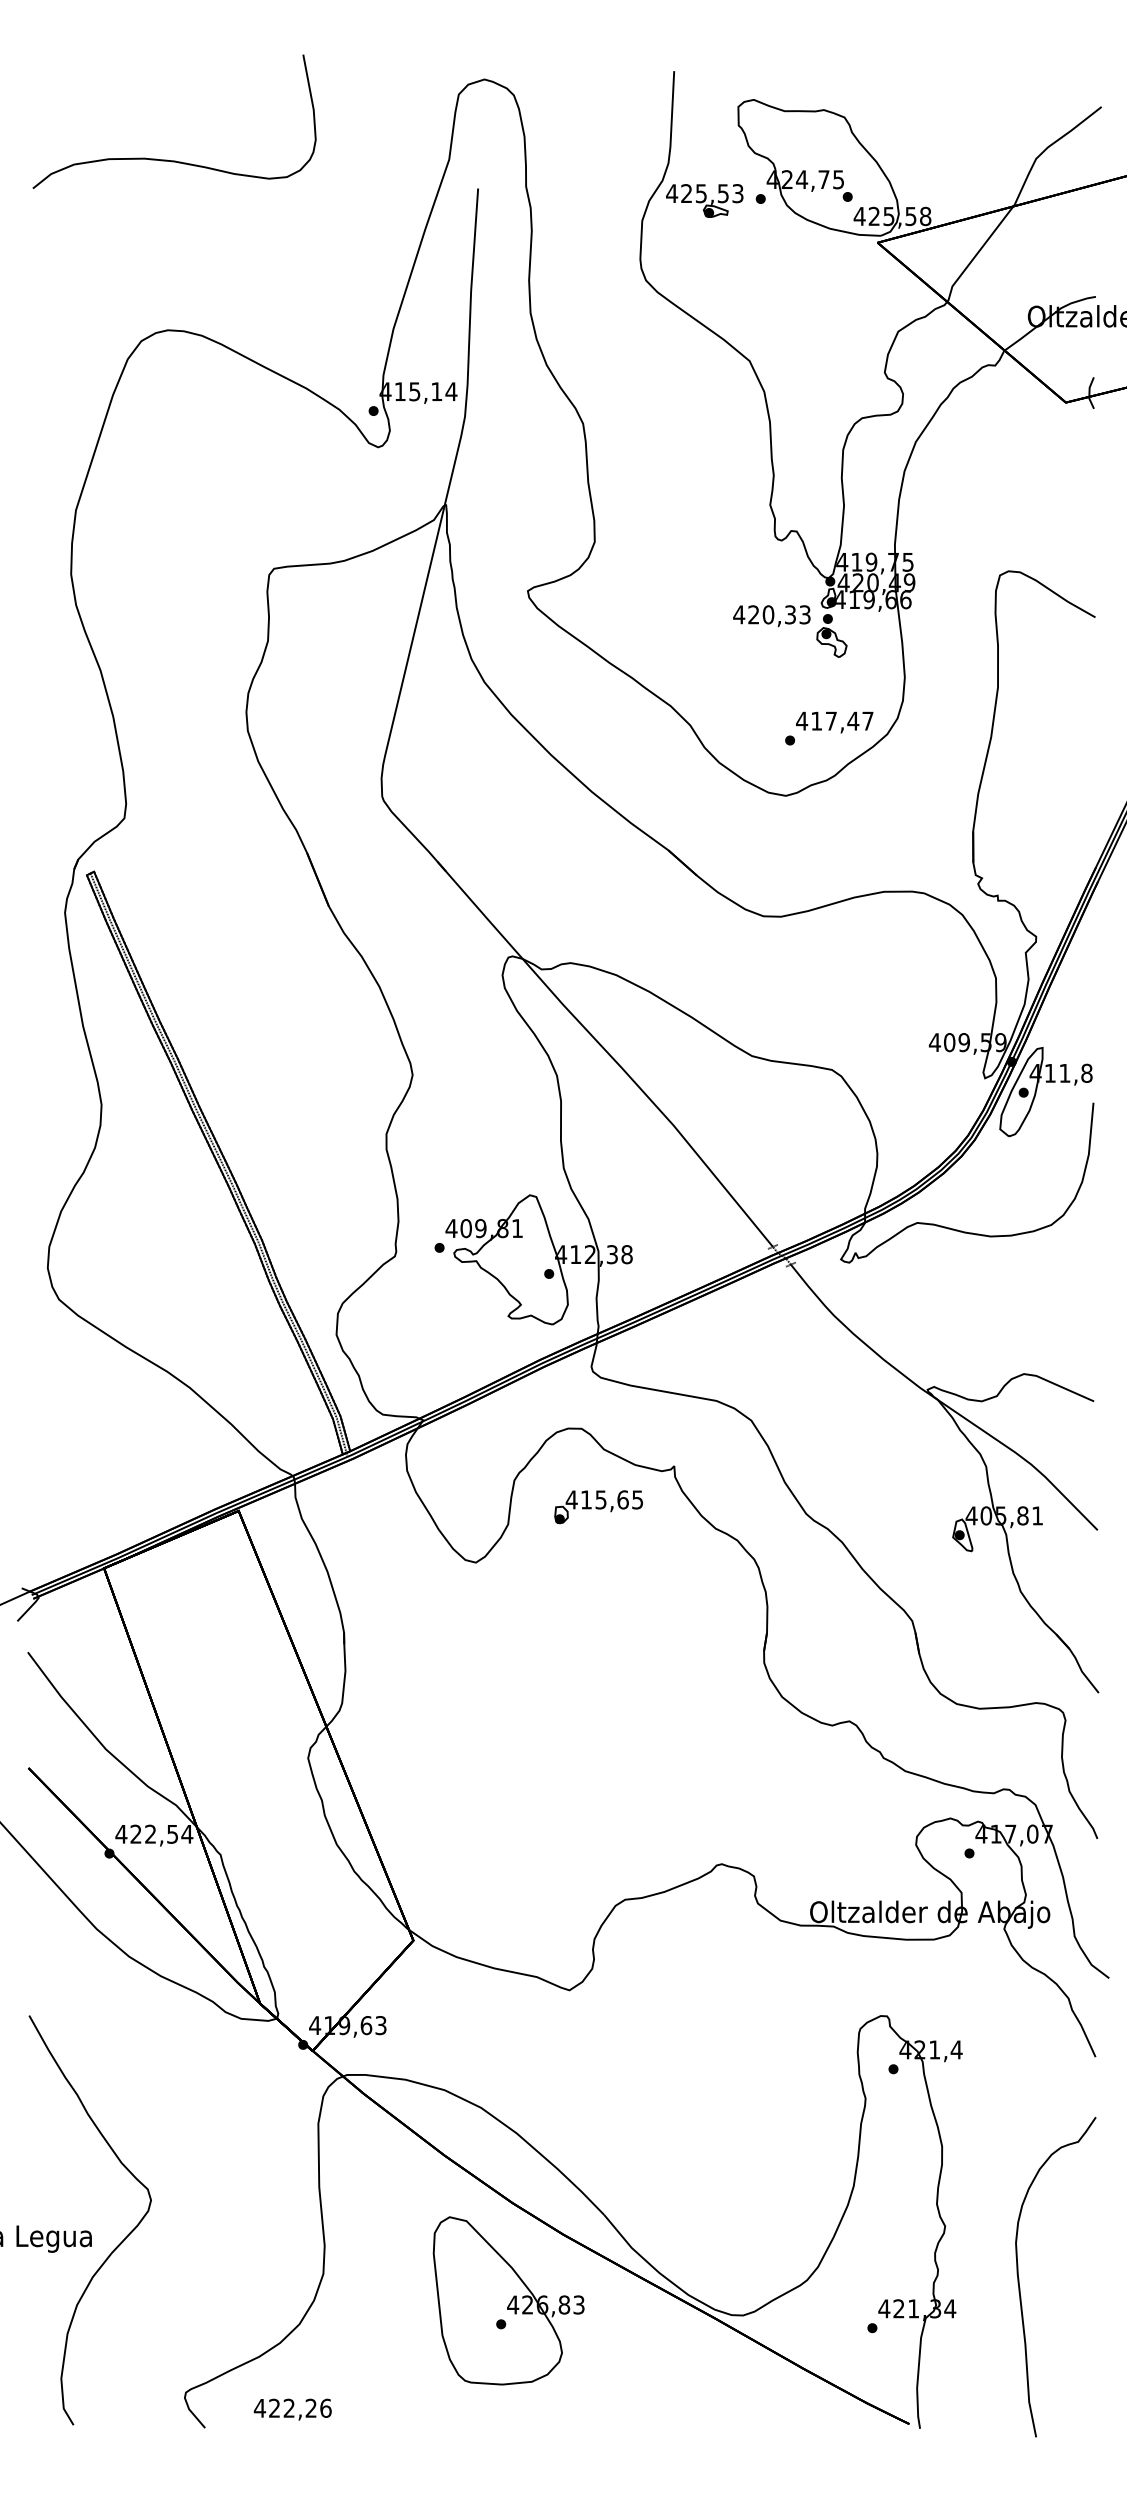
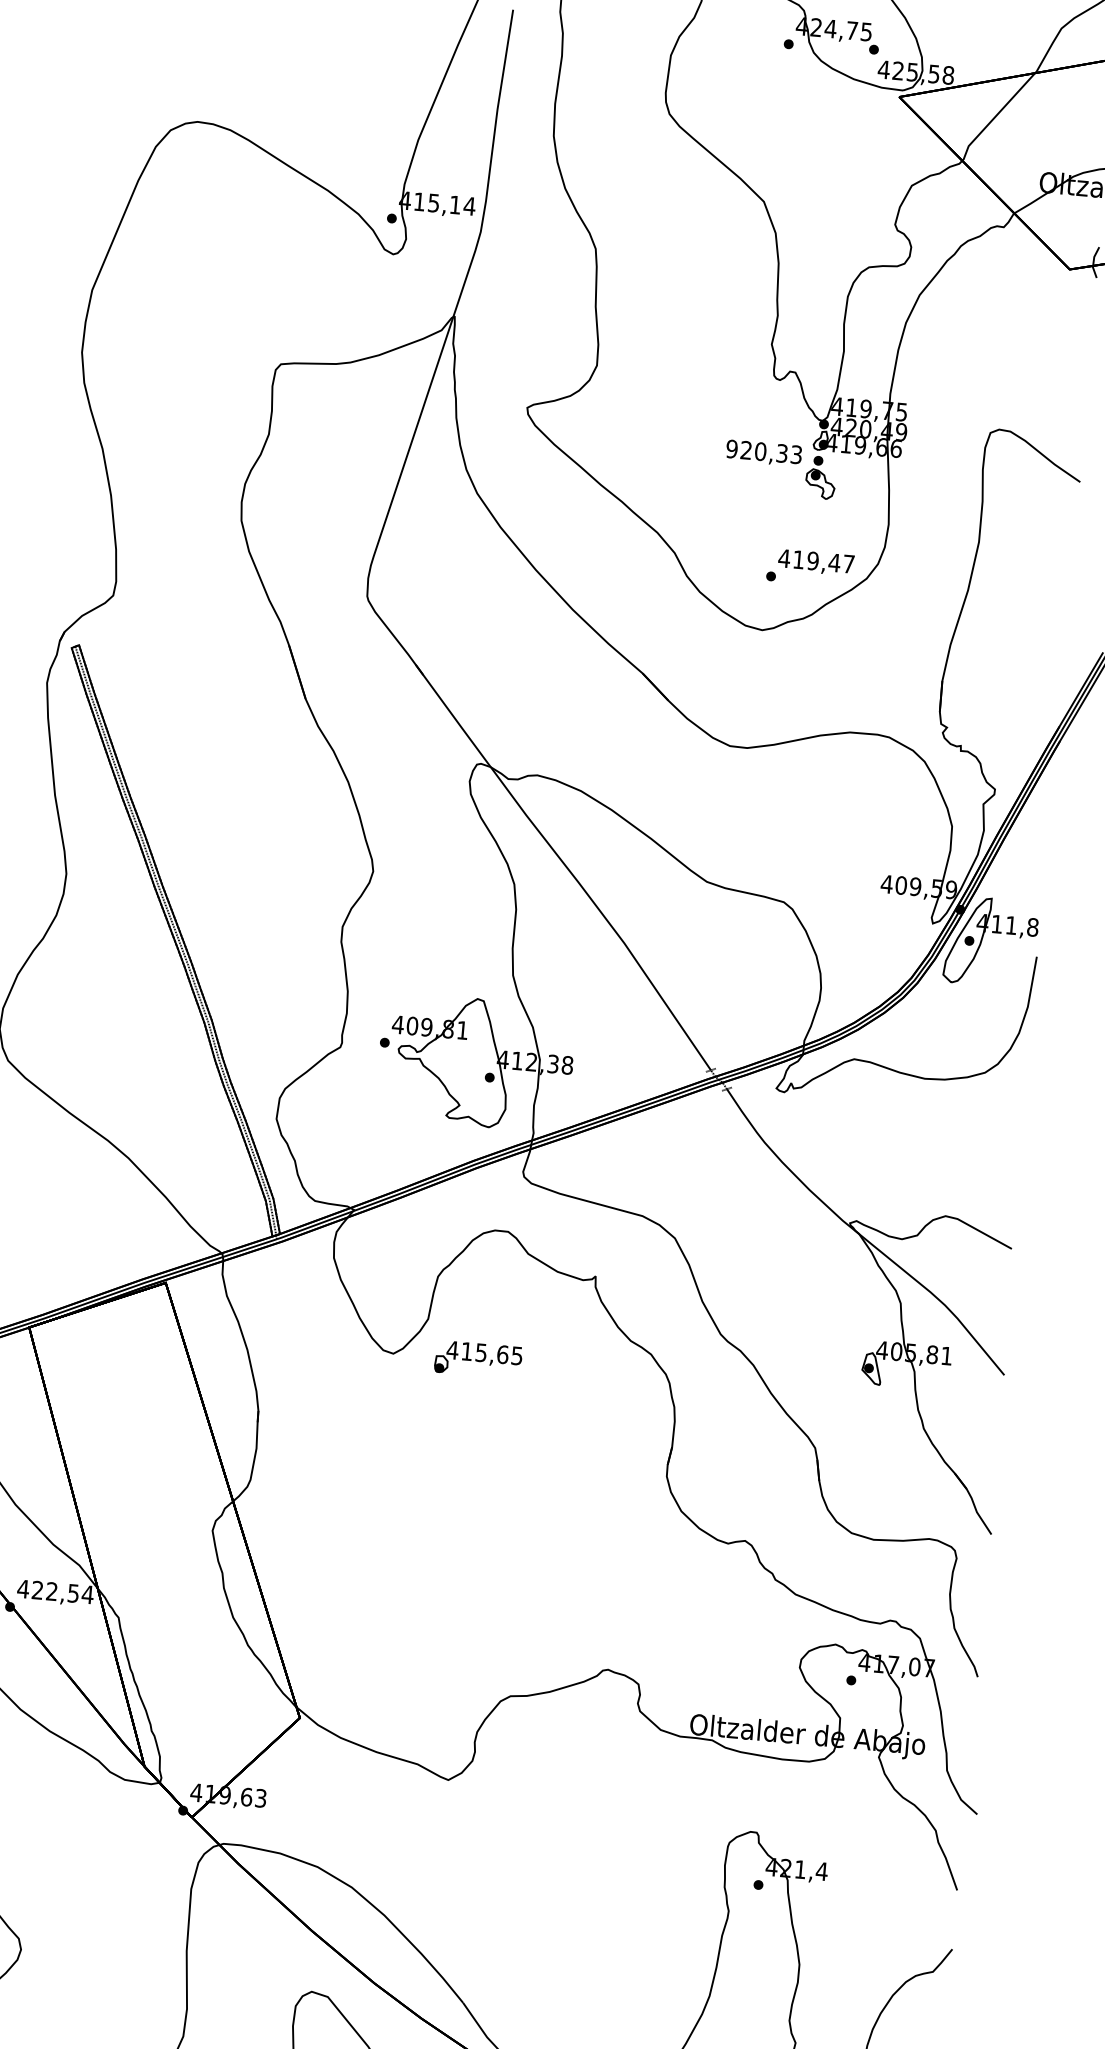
part: (704, 200) -> (733, 40), removed
text: (739, 614) -> (732, 448), 420,33 -> 920,33
text: (831, 720) -> (813, 560), 417,47 -> 419,47
part: (598, 1507) -> (478, 1360), moved

